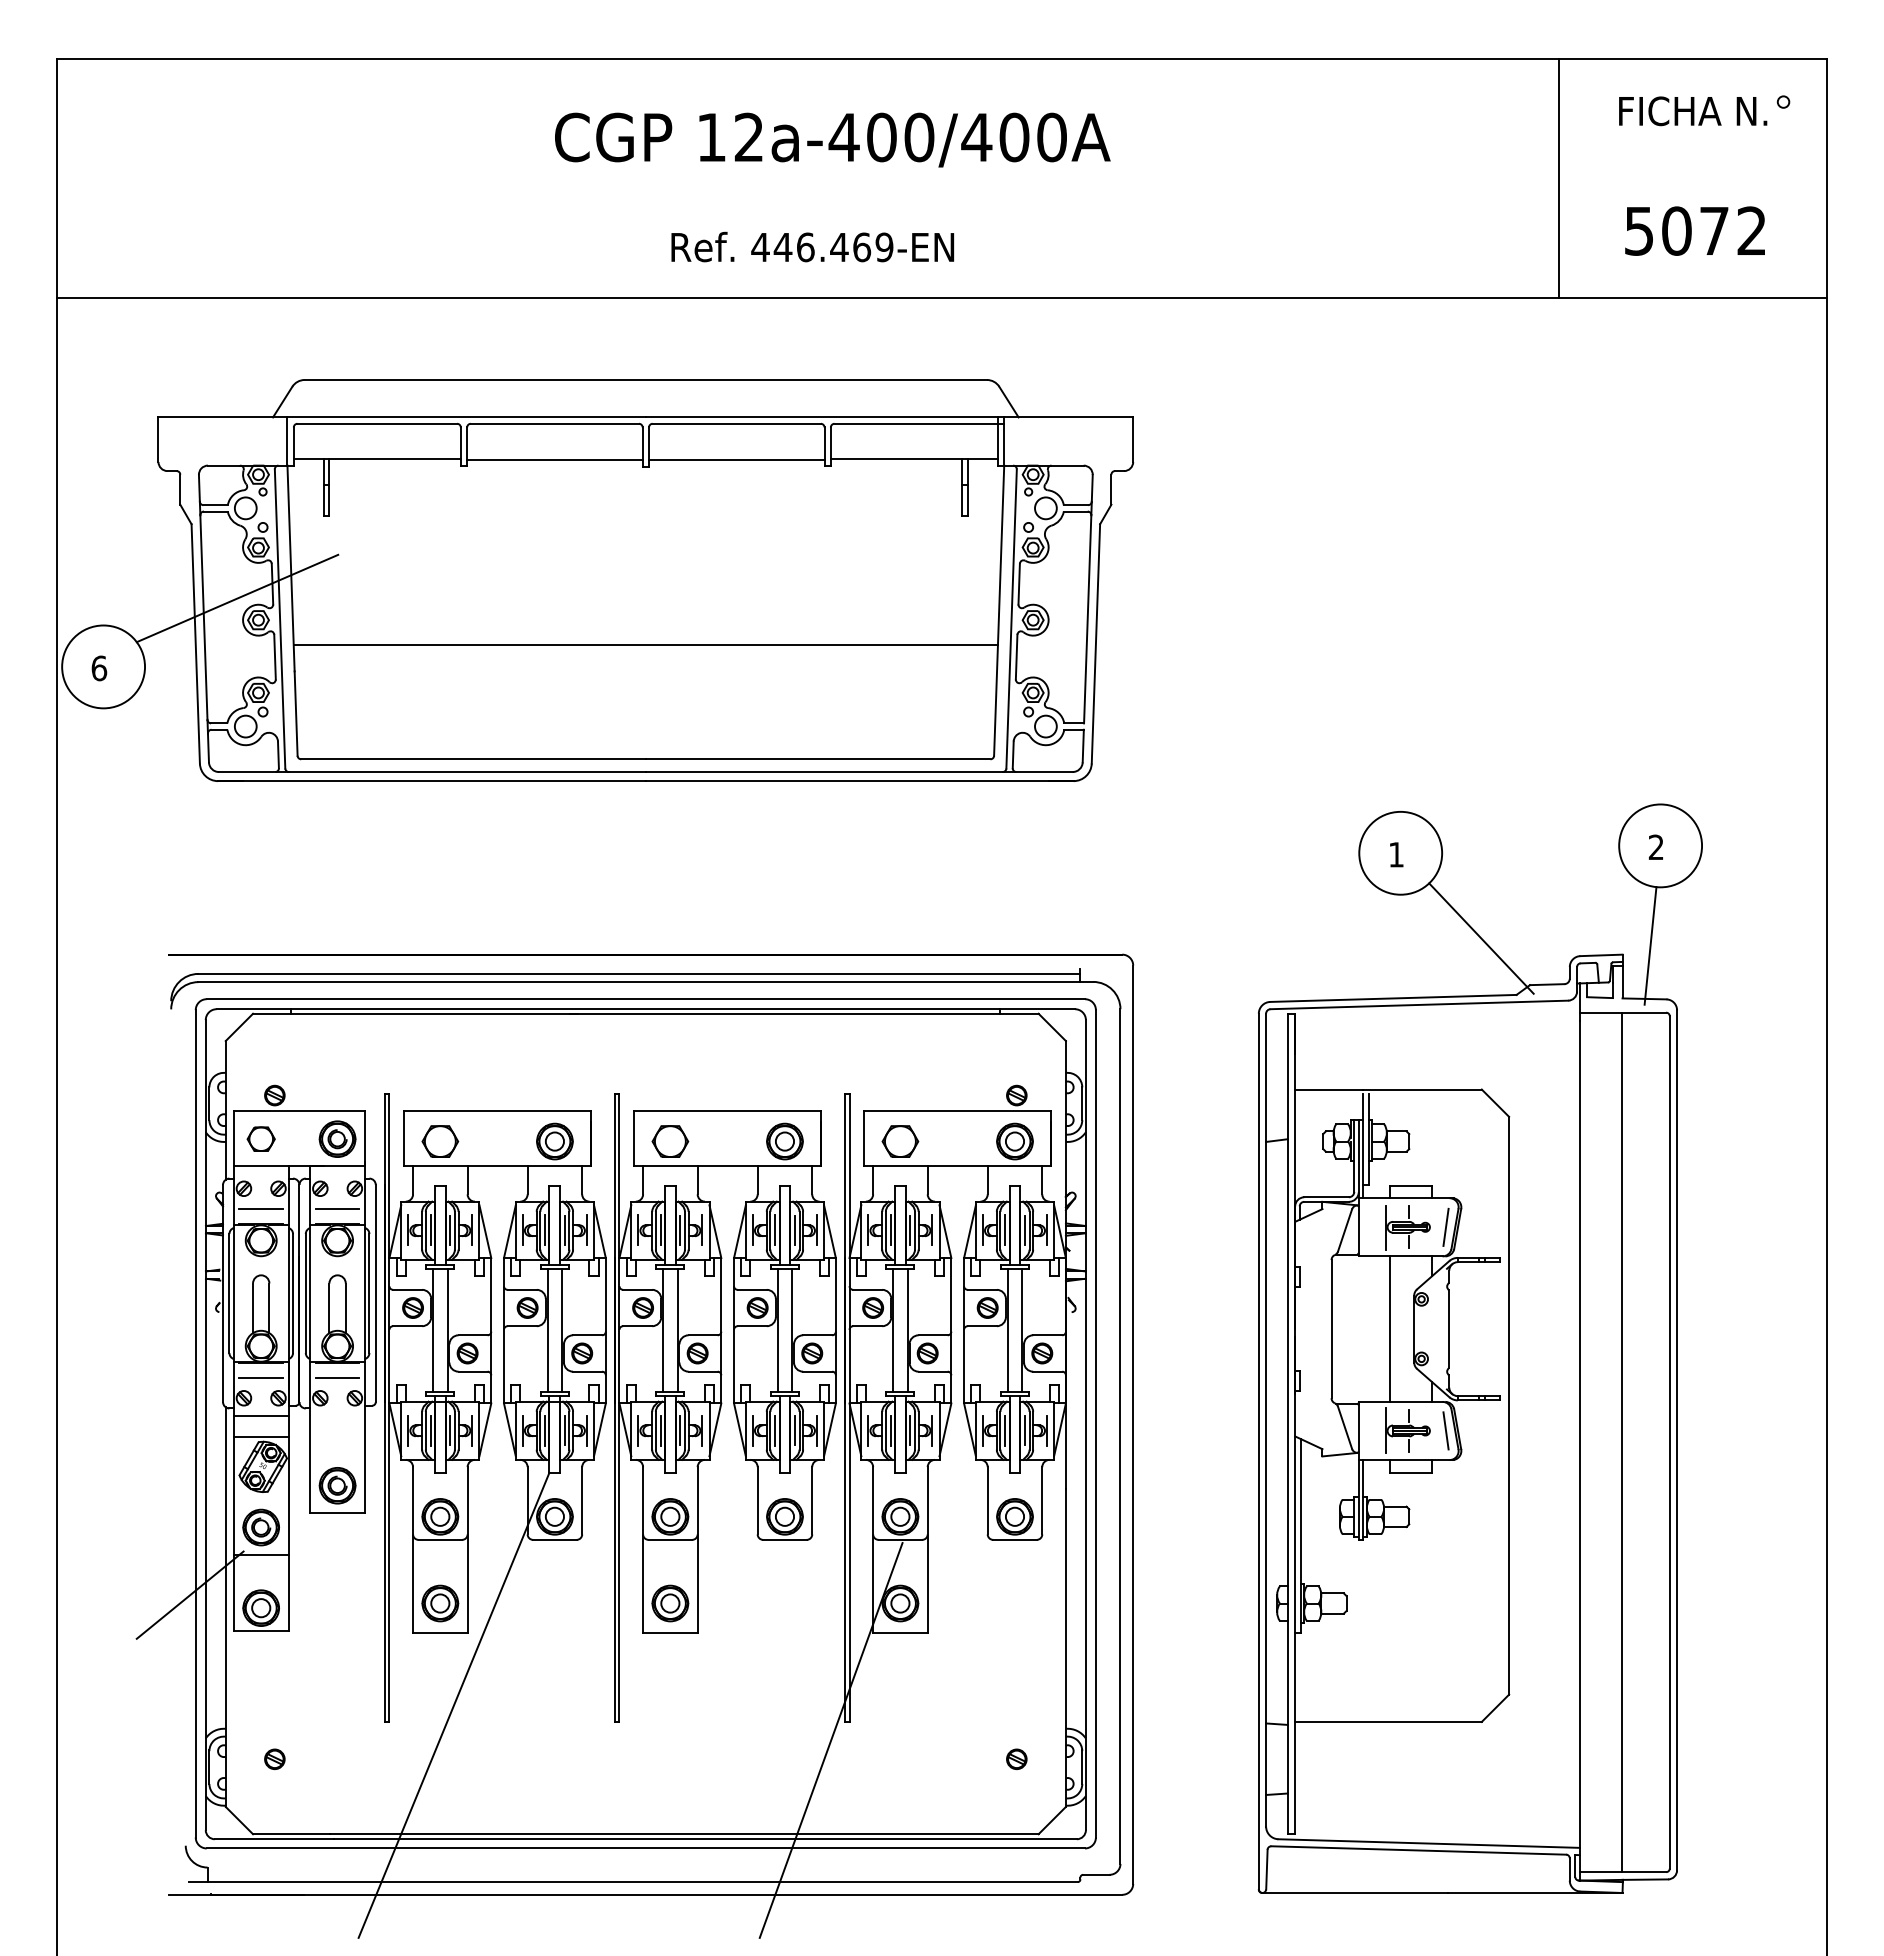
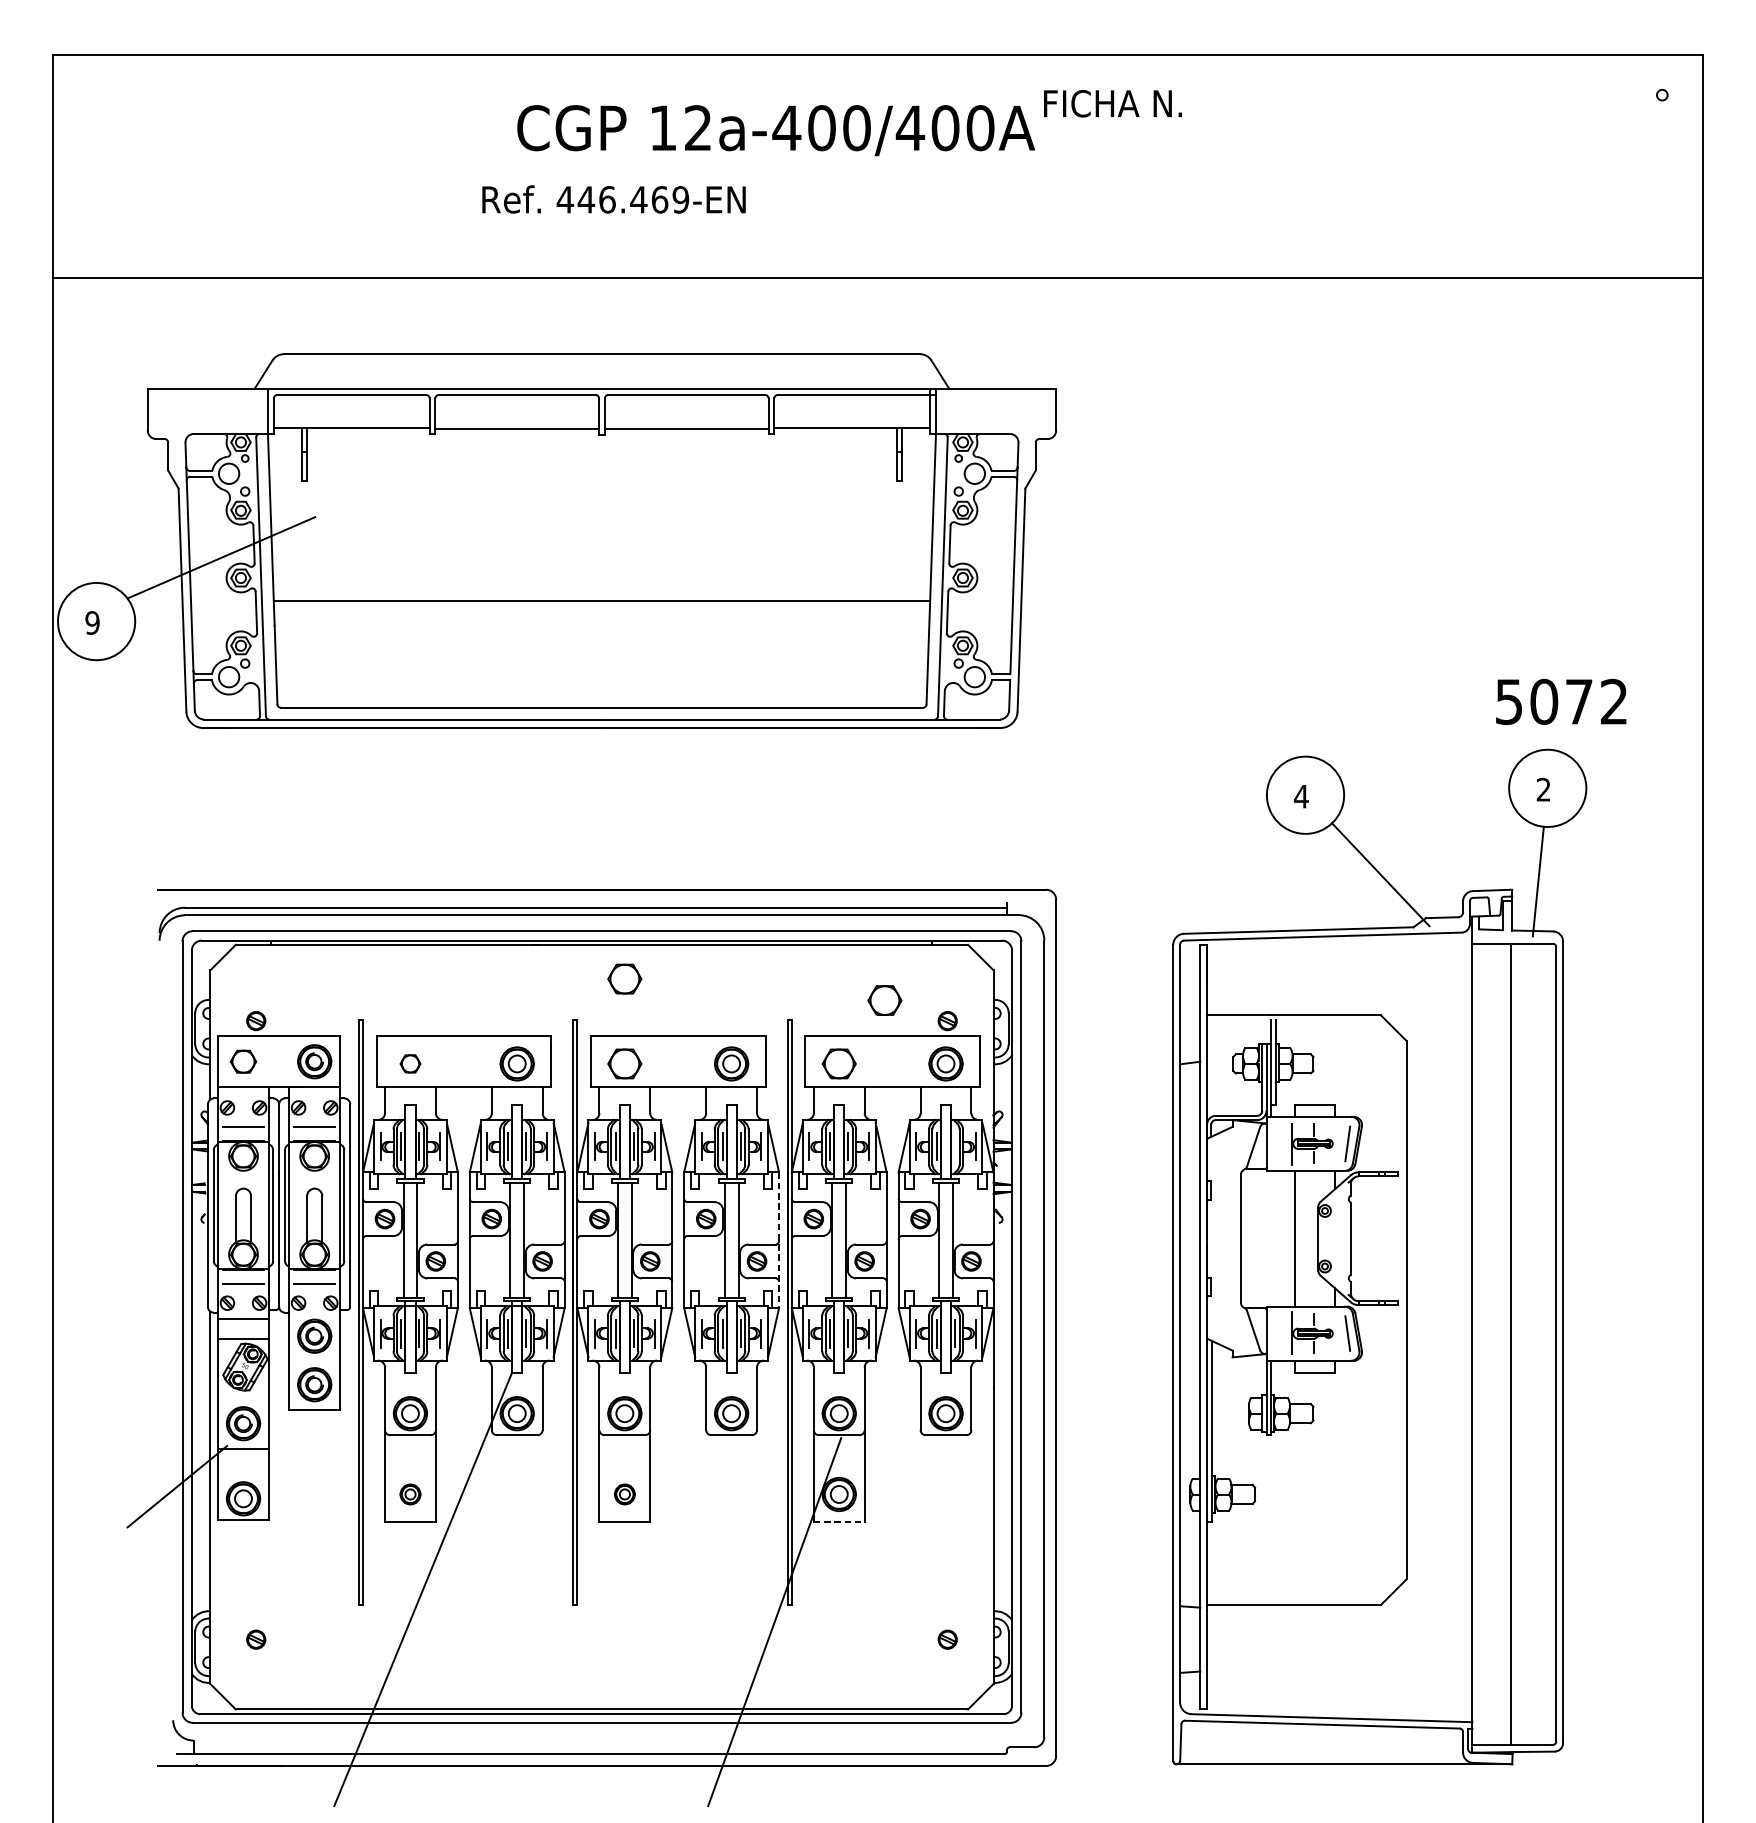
text: (1693, 111) -> (1113, 103), moved
line: (1559, 177) -> (1453, 165), removed
text: (1694, 230) -> (1560, 701), moved
text: (812, 246) -> (613, 198), moved
text: (99, 668) -> (92, 623), 6 -> 9
text: (1396, 854) -> (1301, 796), 1 -> 4
part: (670, 1050) -> (624, 979), added
part: (949, 1073) -> (884, 1000), added
part: (440, 1141) -> (410, 1063), size x0.6
line: (1024, 1230) -> (954, 1146), removed
line: (835, 1330) -> (778, 1240), solid -> dashed
part: (337, 1433) -> (314, 1336), added
part: (440, 1603) -> (410, 1494), size x0.6
part: (670, 1603) -> (624, 1494), size x0.6
line: (900, 1632) -> (839, 1521), solid -> dashed

